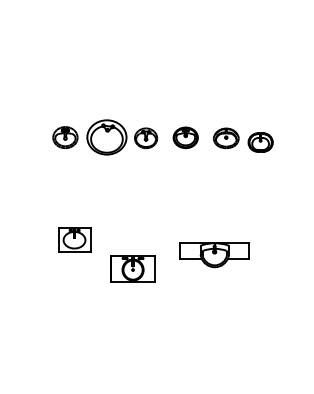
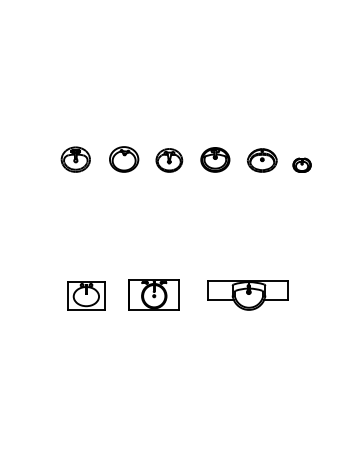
part: (107, 137) -> (124, 159), size x0.62
part: (260, 141) -> (301, 164), size x0.62
part: (74, 239) -> (86, 295), moved
part: (132, 268) -> (153, 294), moved

